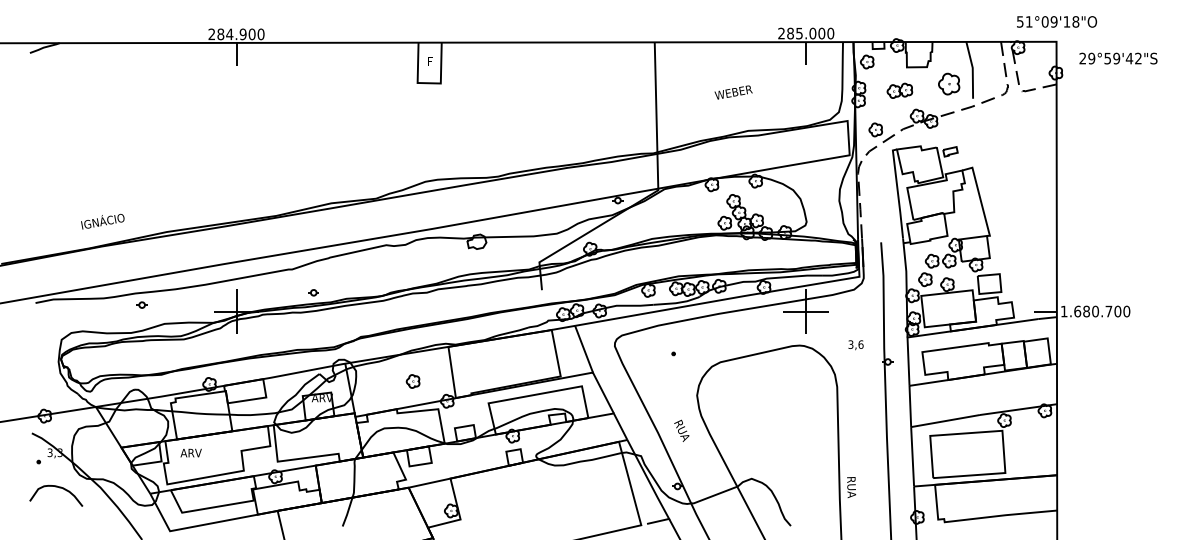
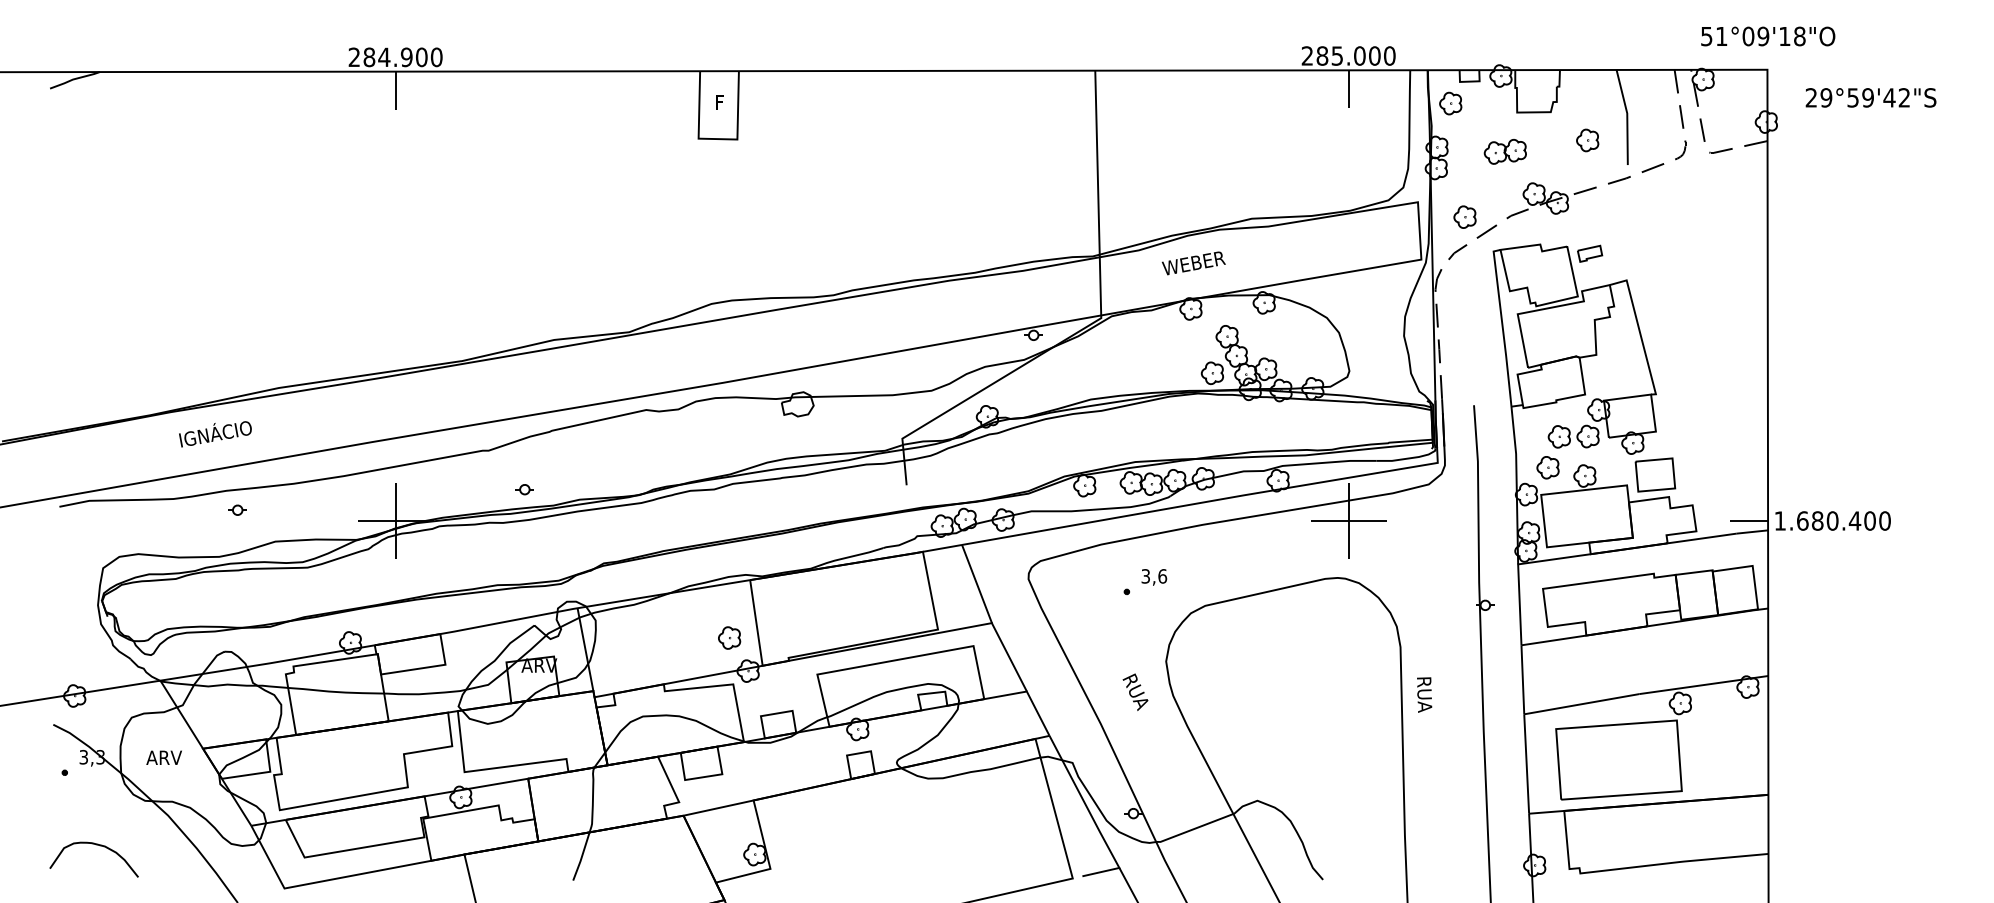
part: (948, 83) -> (1586, 139), size x0.62
text: (733, 92) -> (1193, 263), moved
text: (102, 221) -> (214, 433), moved
text: (1108, 311) -> (1854, 520), 1.680.700 -> 1.680.400
text: (855, 345) -> (1153, 577), moved
part: (412, 381) -> (728, 638), moved
text: (681, 430) -> (1135, 691), moved
text: (190, 452) -> (163, 756), moved
text: (851, 487) -> (1424, 694), moved
curve: (59, 488) -> (99, 847), moved

